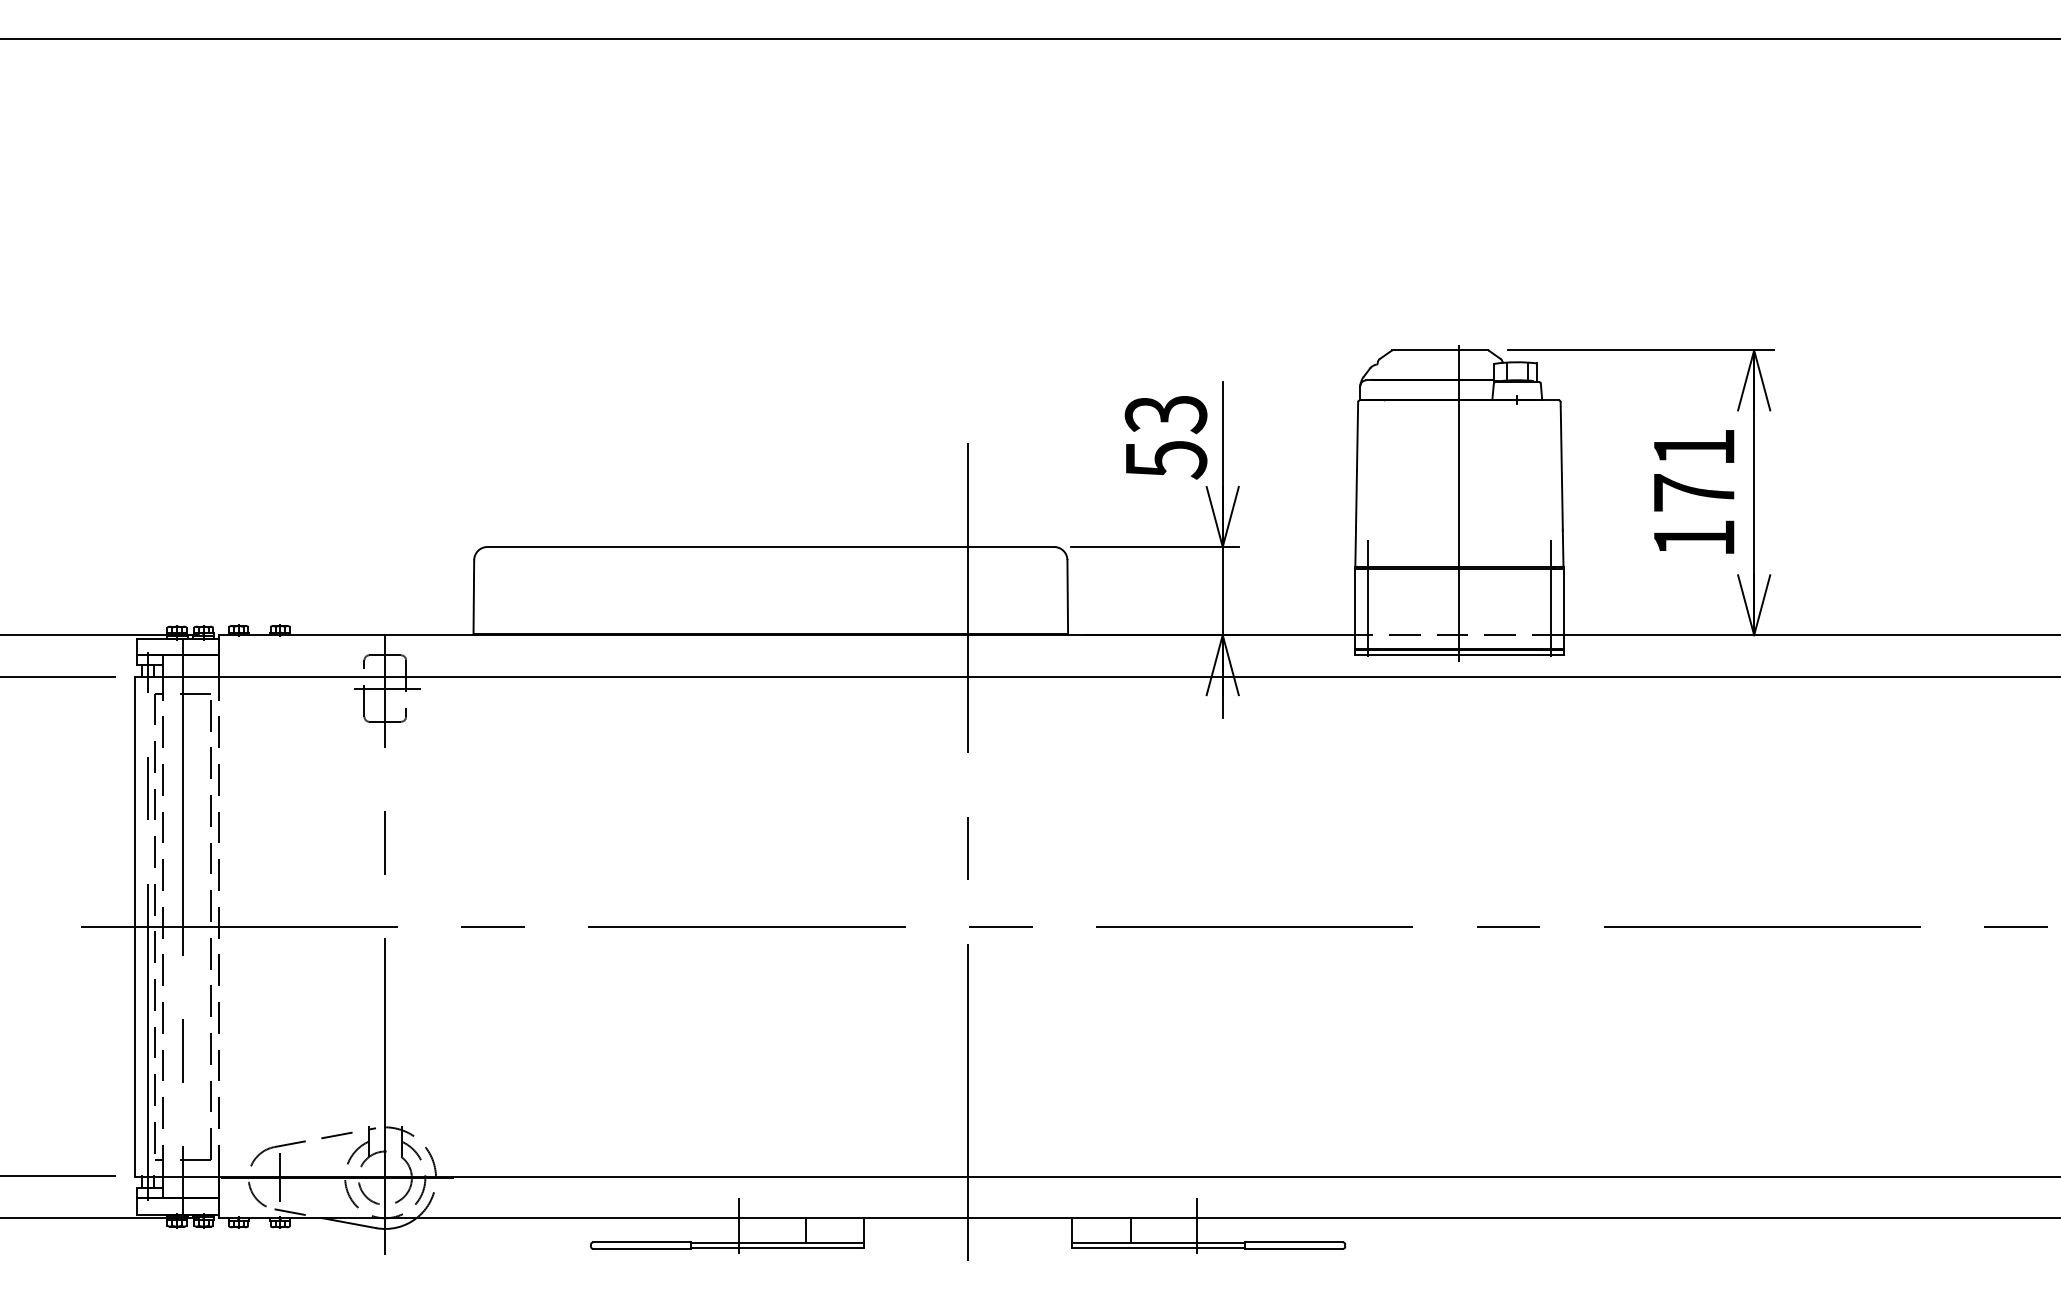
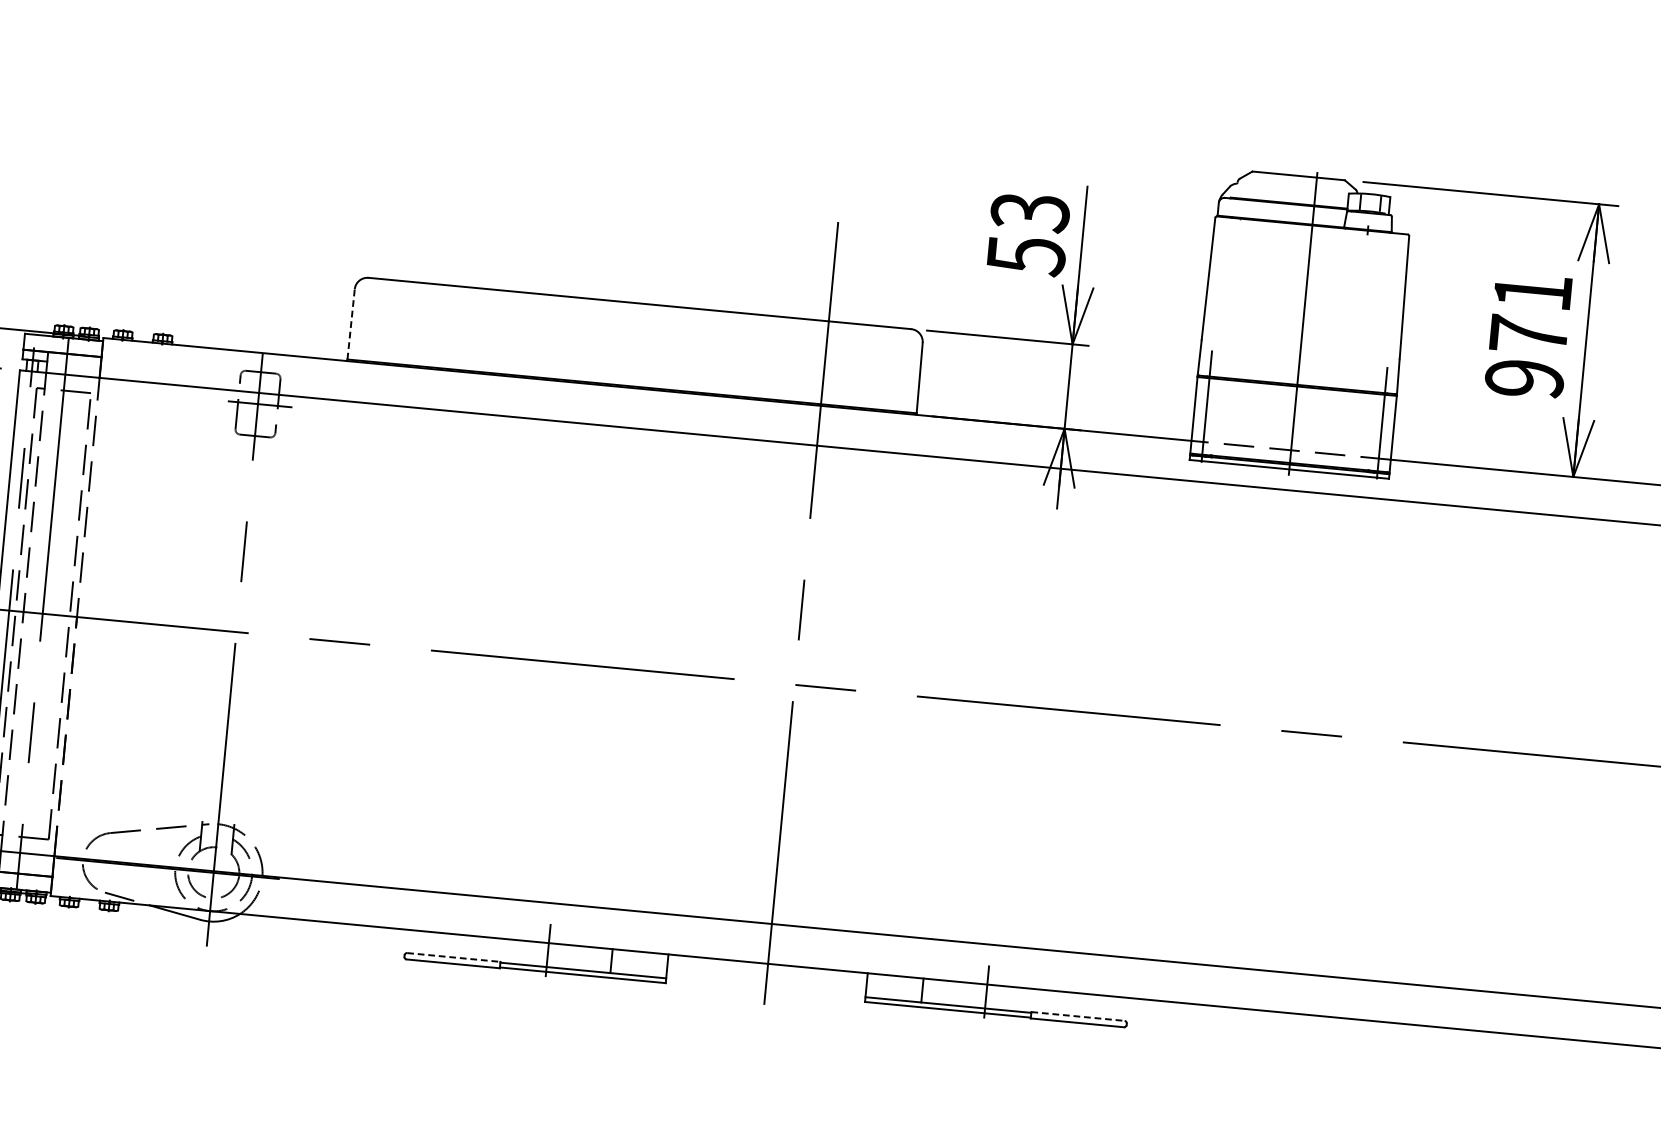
text: (1693, 538) -> (1524, 378), 171 -> 971
line: (473, 596) -> (350, 323), solid -> dashed
line: (280, 1177) -> (113, 862), removed
line: (642, 1242) -> (454, 957), solid -> dashed
line: (1294, 1242) -> (1078, 1016), solid -> dashed

